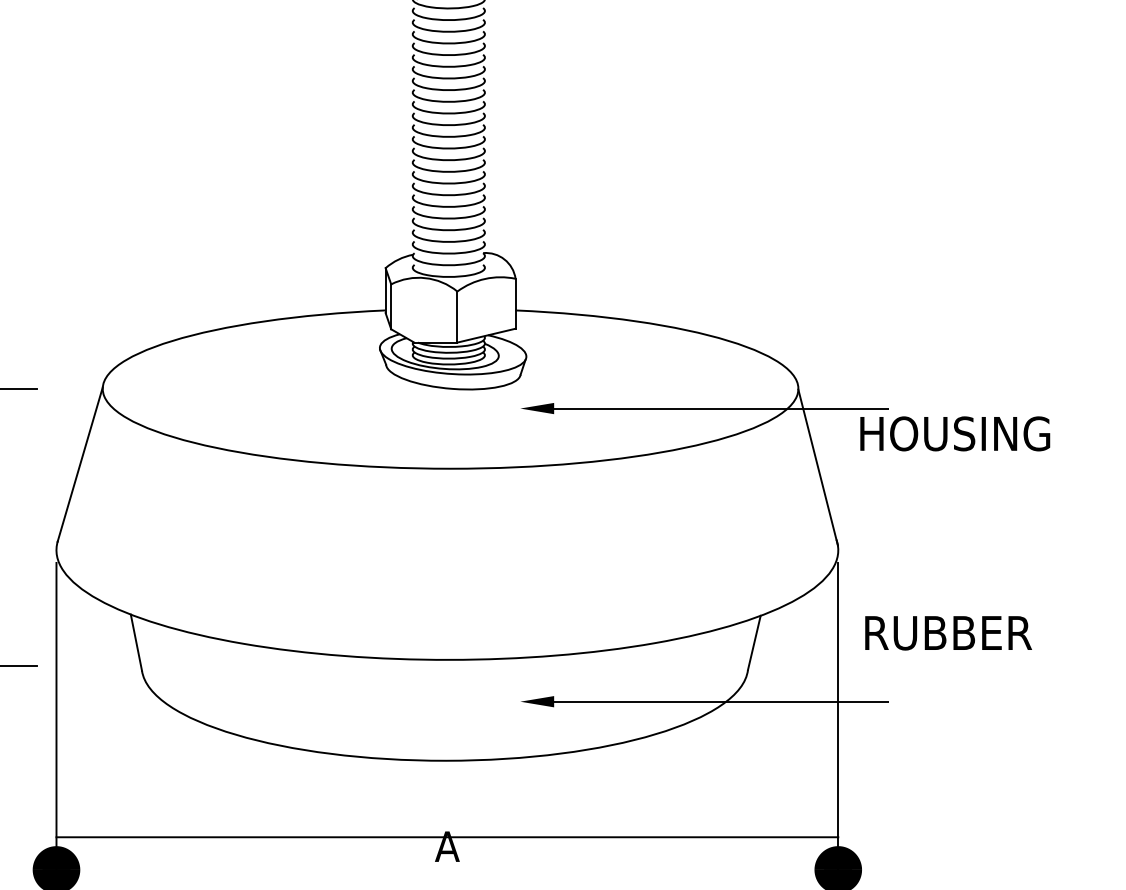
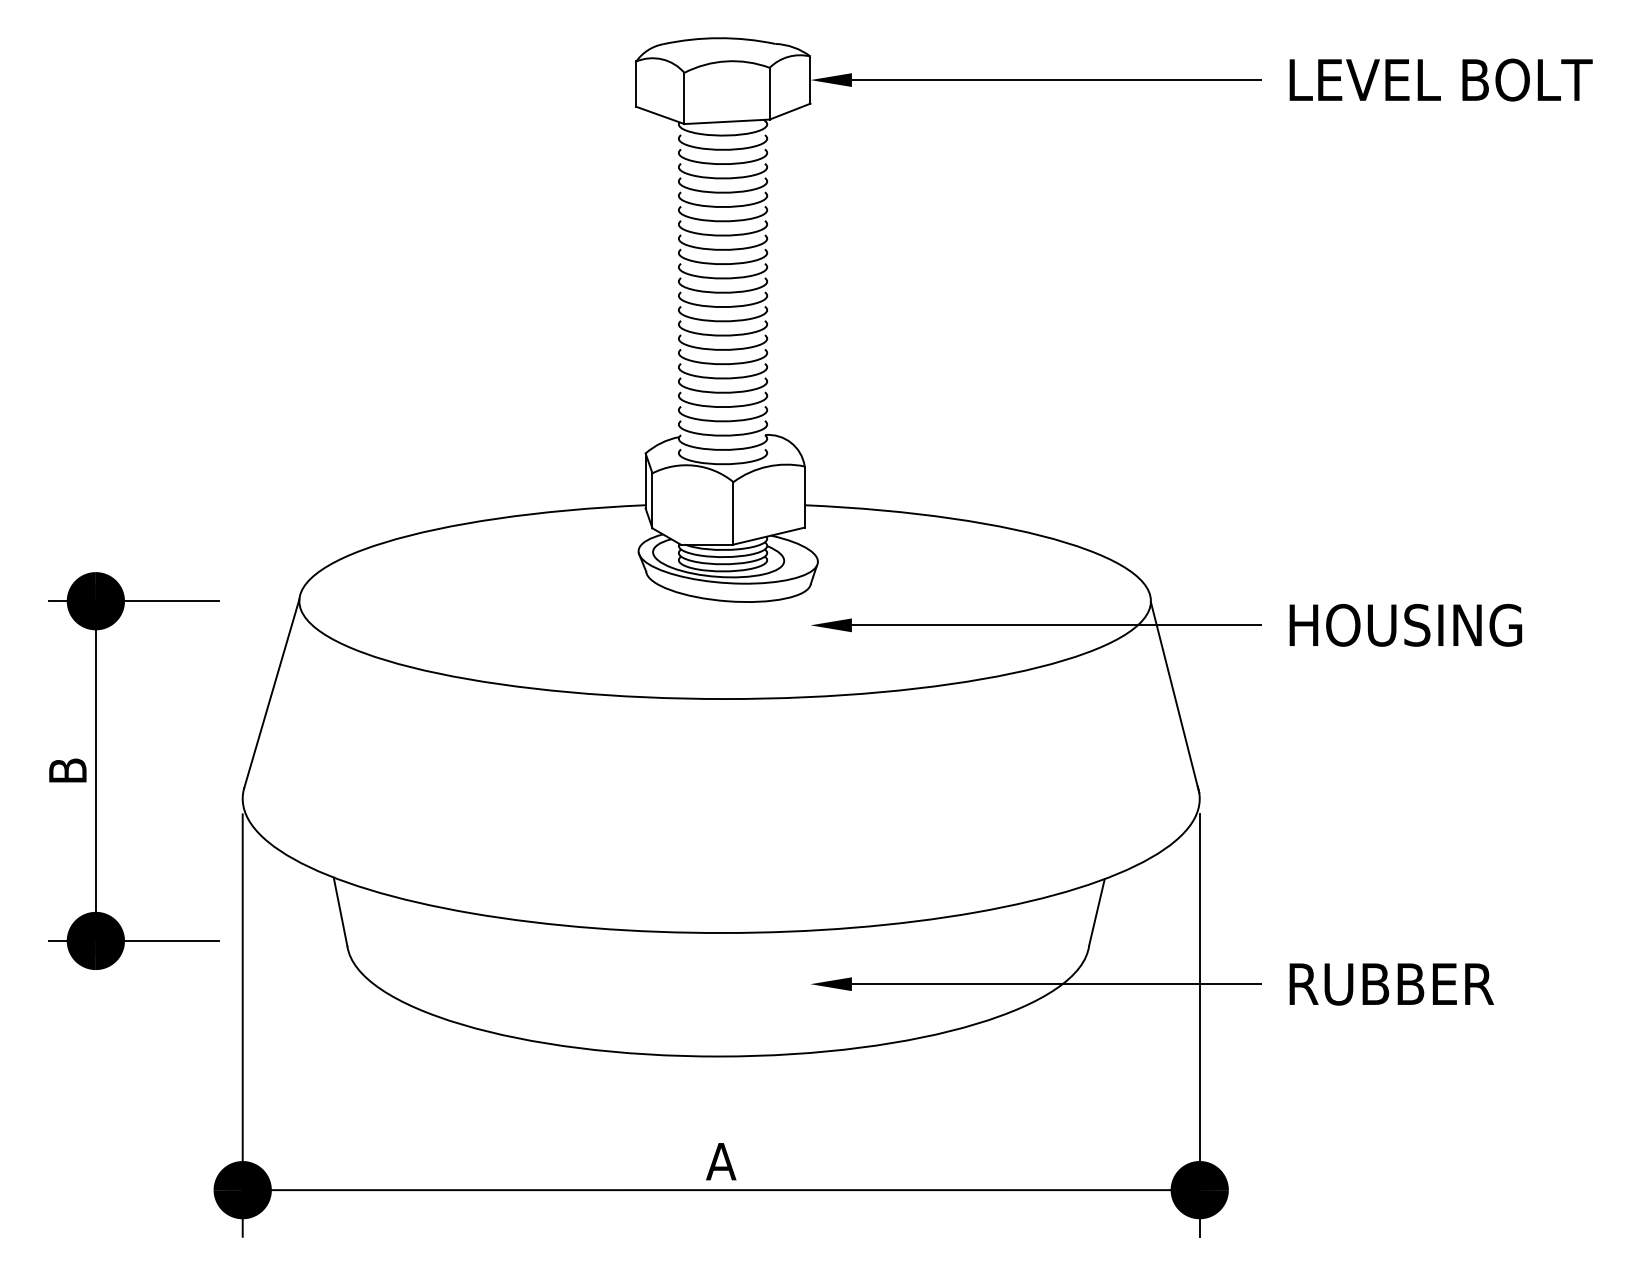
text: (954, 434) -> (1405, 625), moved
text: (948, 633) -> (1391, 984), moved
line: (446, 837) -> (720, 1190), moved

